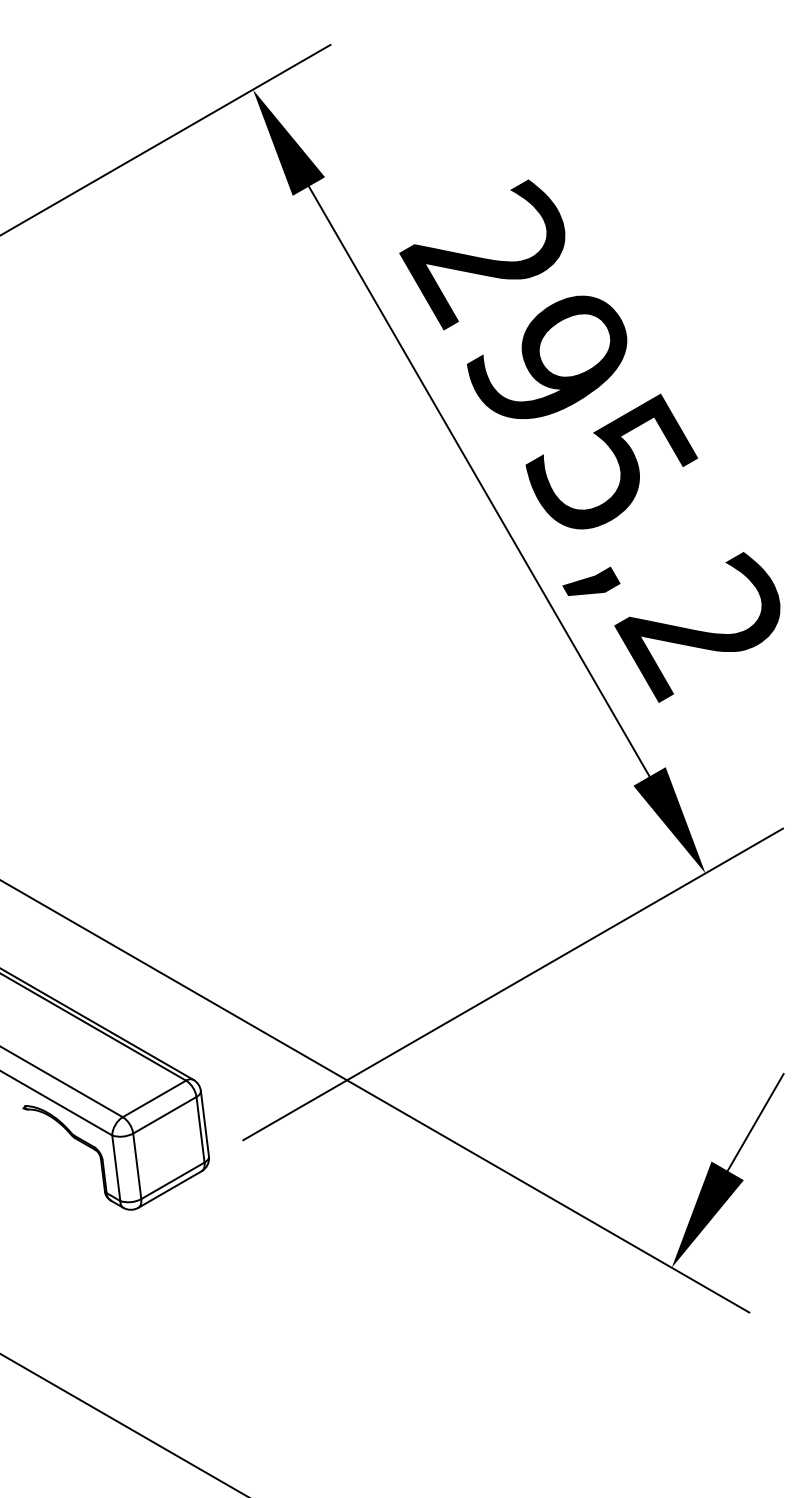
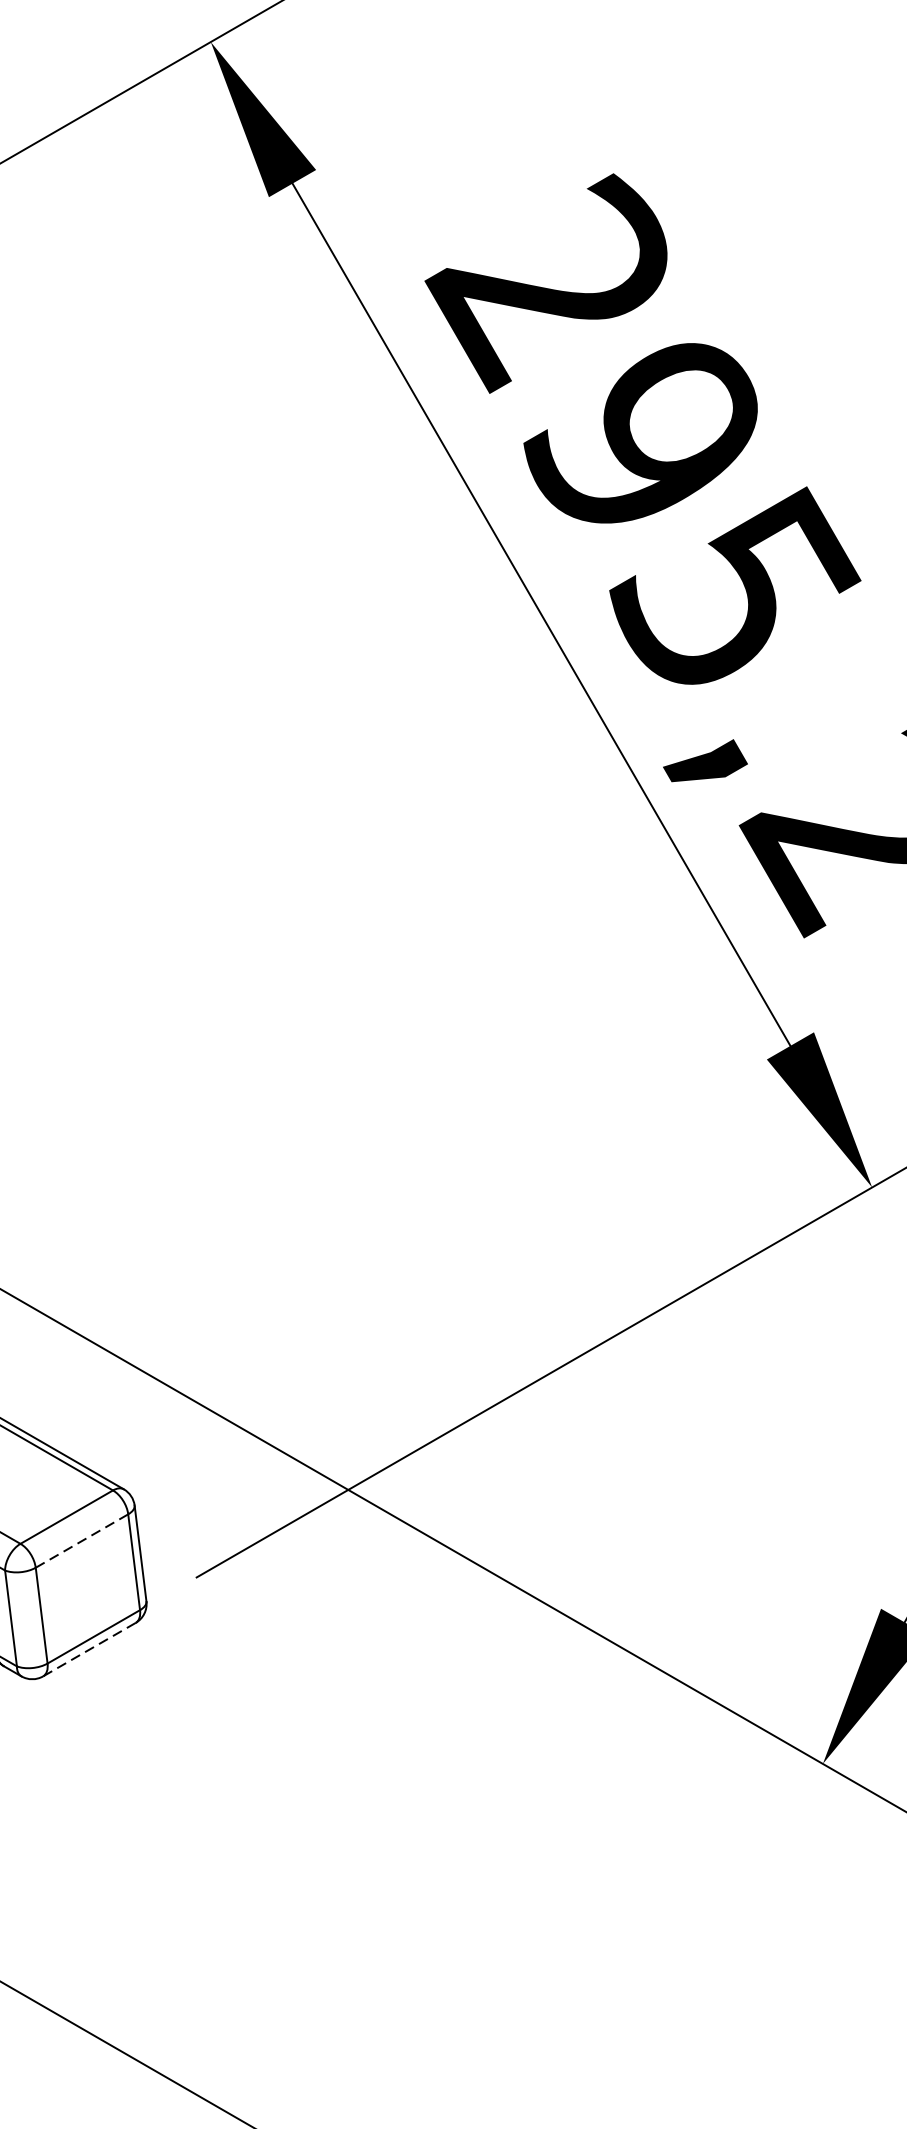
line: (164, 1115) -> (81, 1541), solid -> dashed
line: (169, 1189) -> (88, 1649), solid -> dashed

